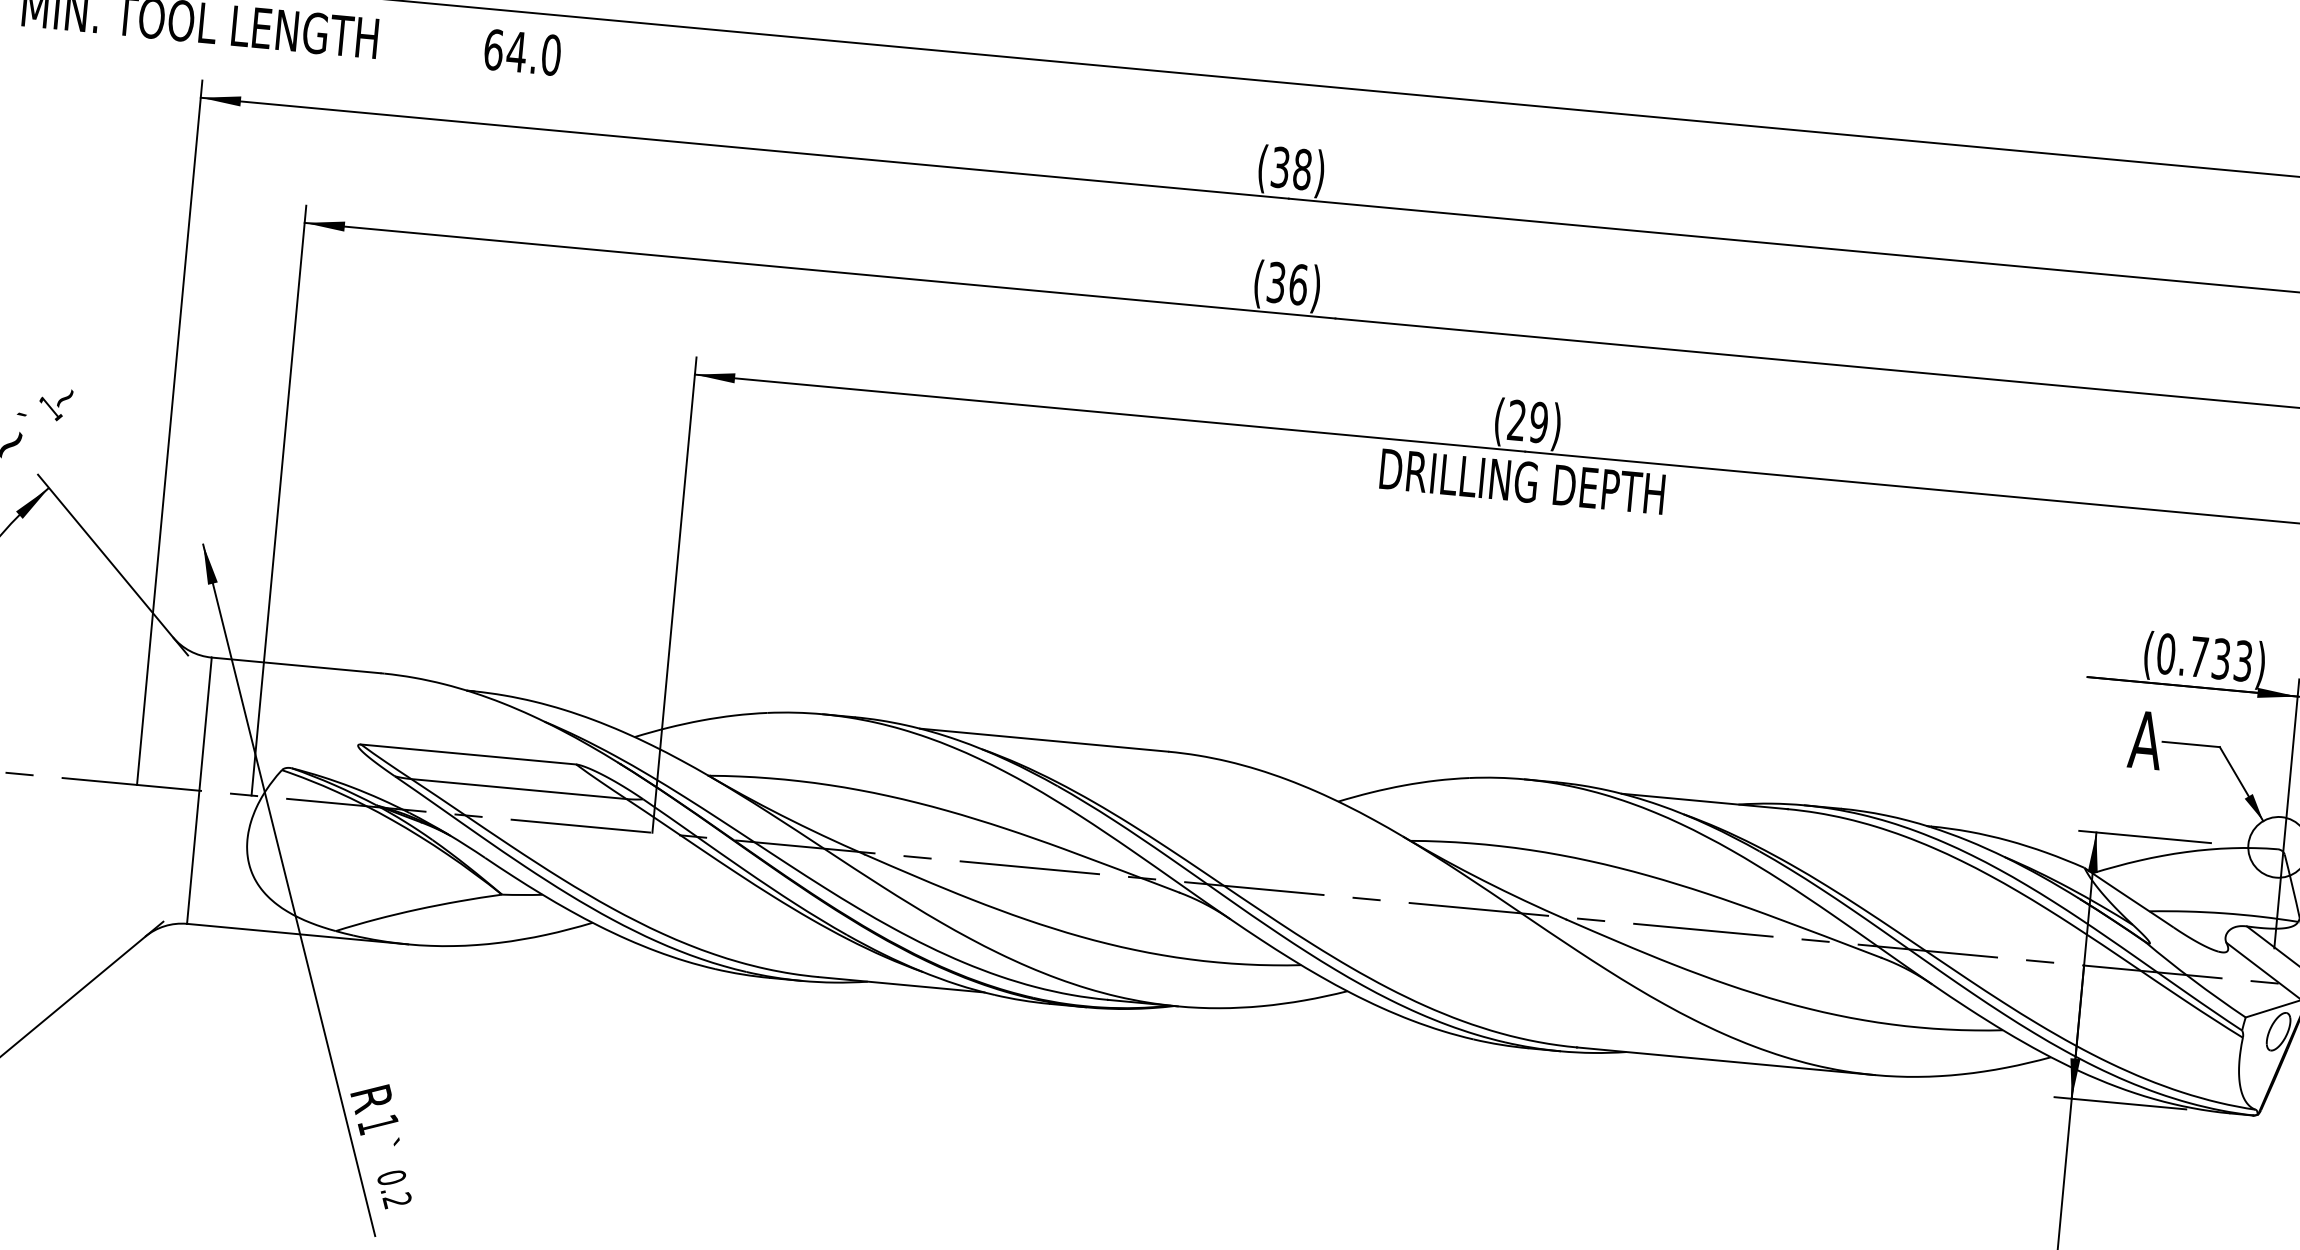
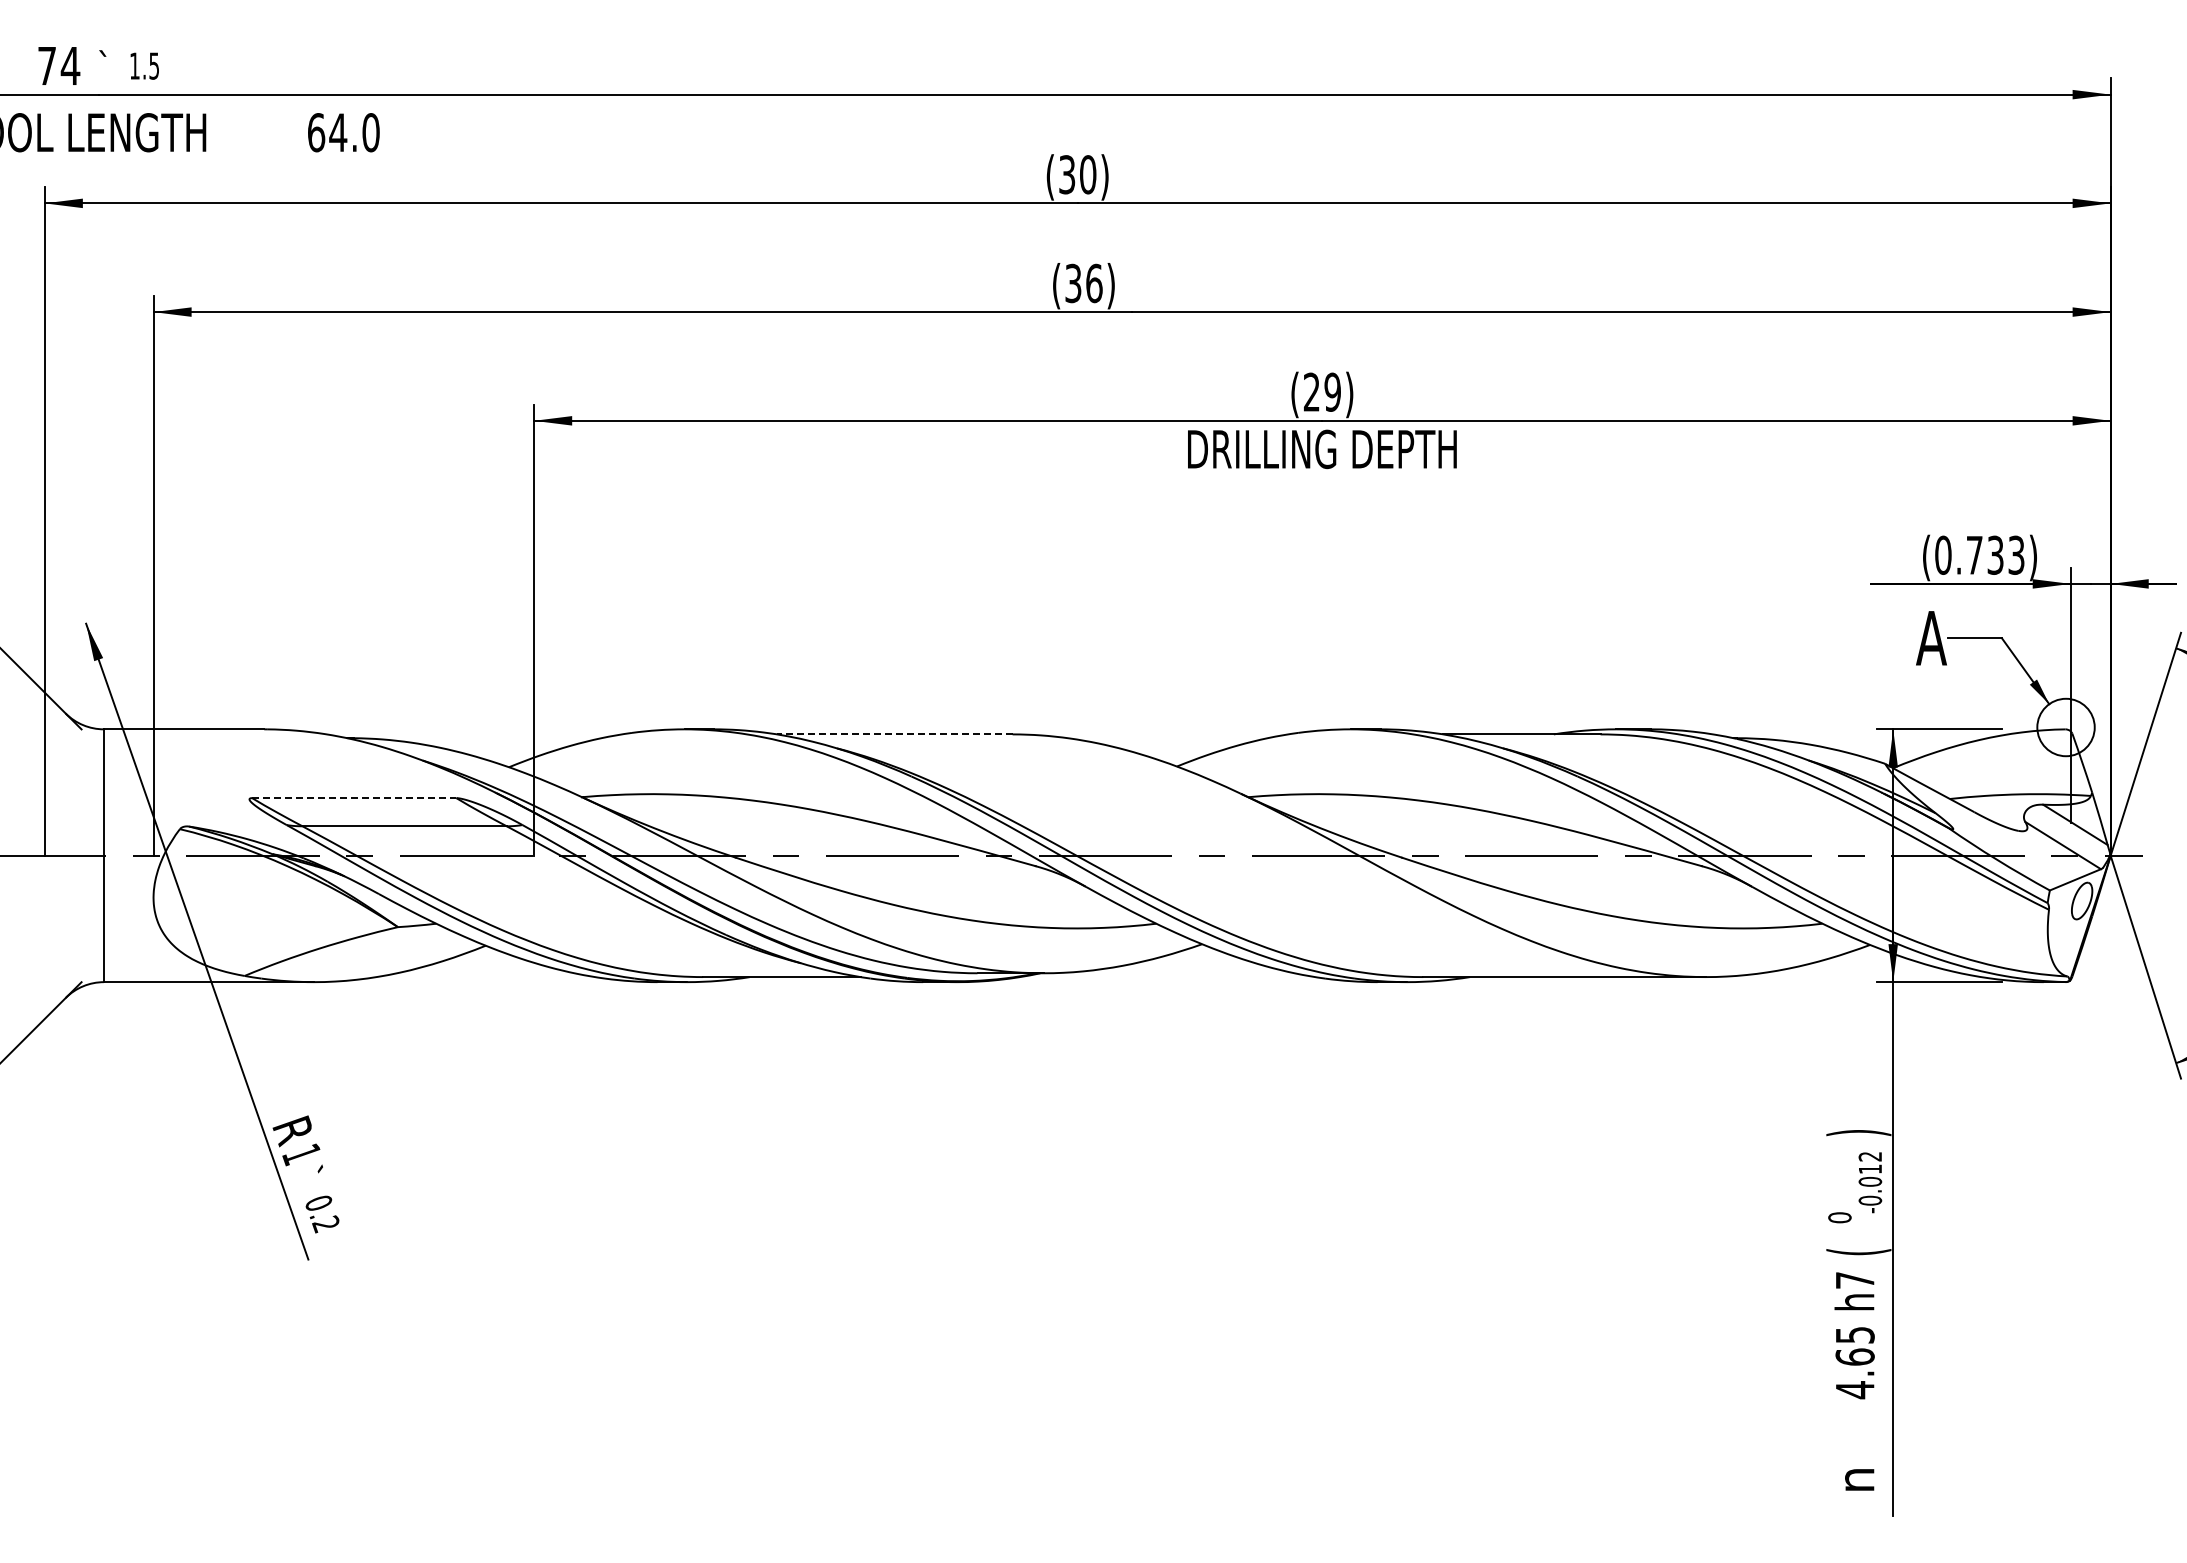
text: (1302, 169) -> (1088, 174), (38) -> (30)
line: (1043, 740) -> (894, 734), solid -> dashed
line: (468, 754) -> (354, 798), solid -> dashed

